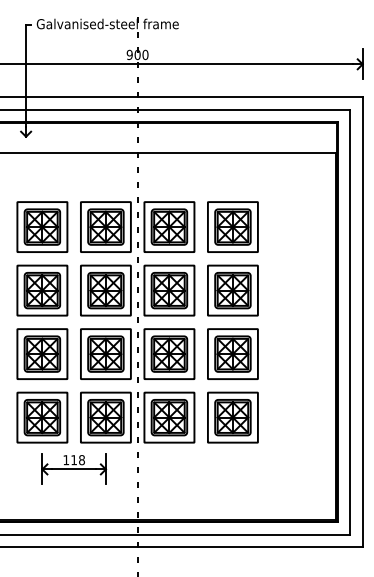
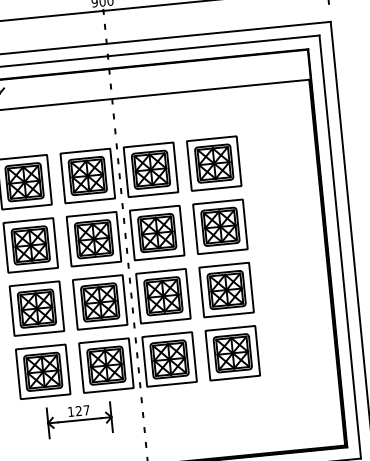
text: (77, 460) -> (82, 411), 118 -> 127

